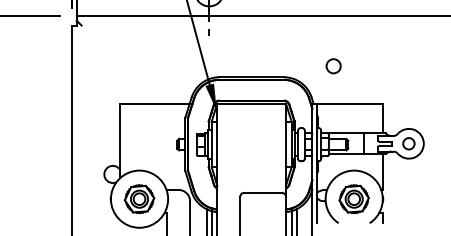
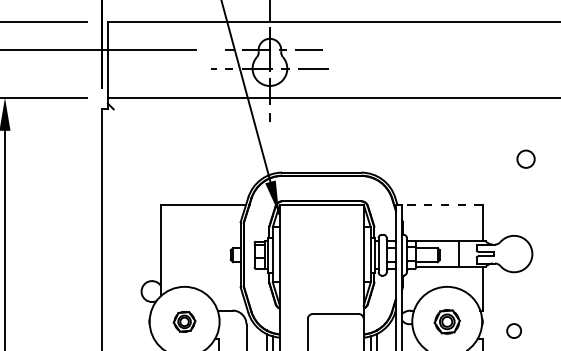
circle: (333, 65) -> (525, 158), moved
line: (349, 103) -> (441, 204), solid -> dashed
circle: (408, 143) -> (513, 330), moved
part: (139, 198) -> (184, 321), size x0.6
part: (354, 198) -> (447, 321), size x0.7

